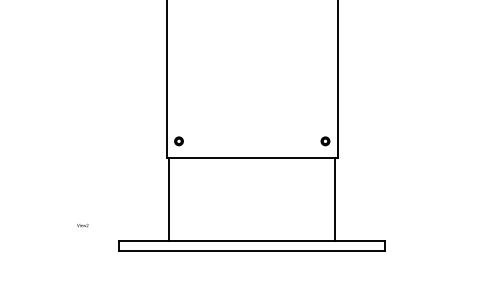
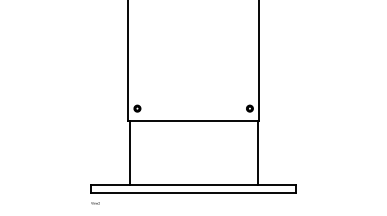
text: (82, 225) -> (95, 203), moved

